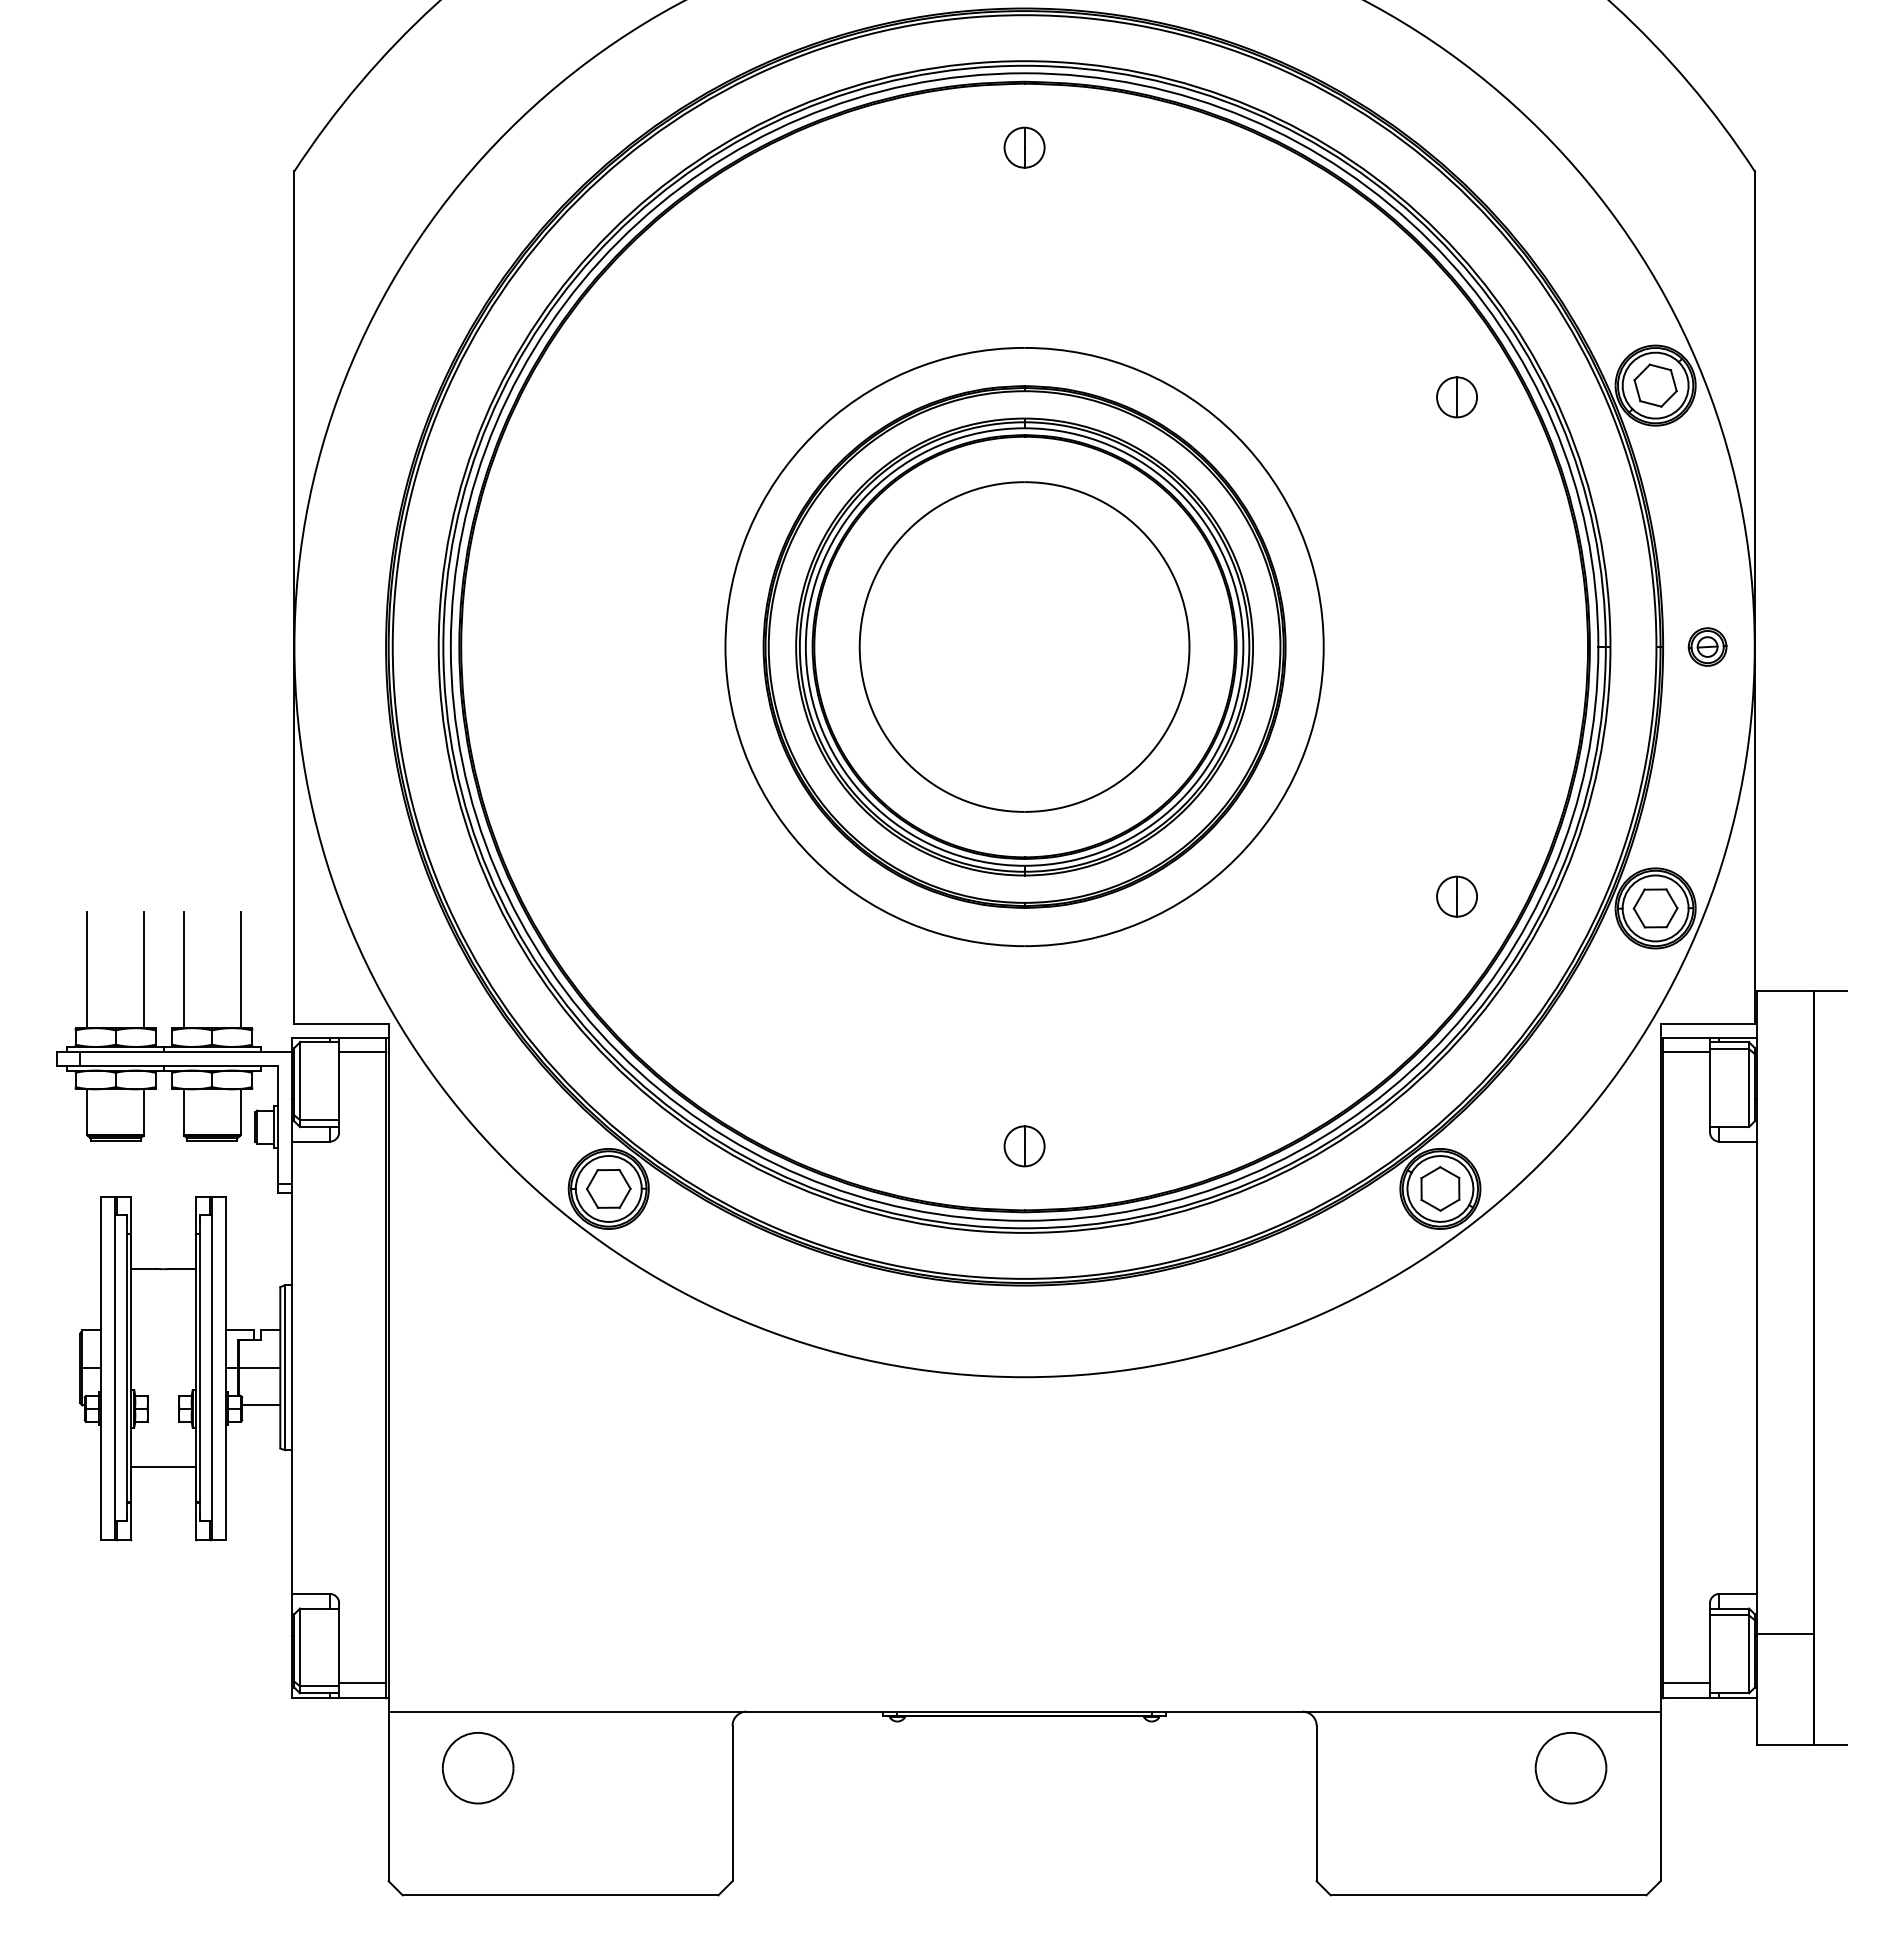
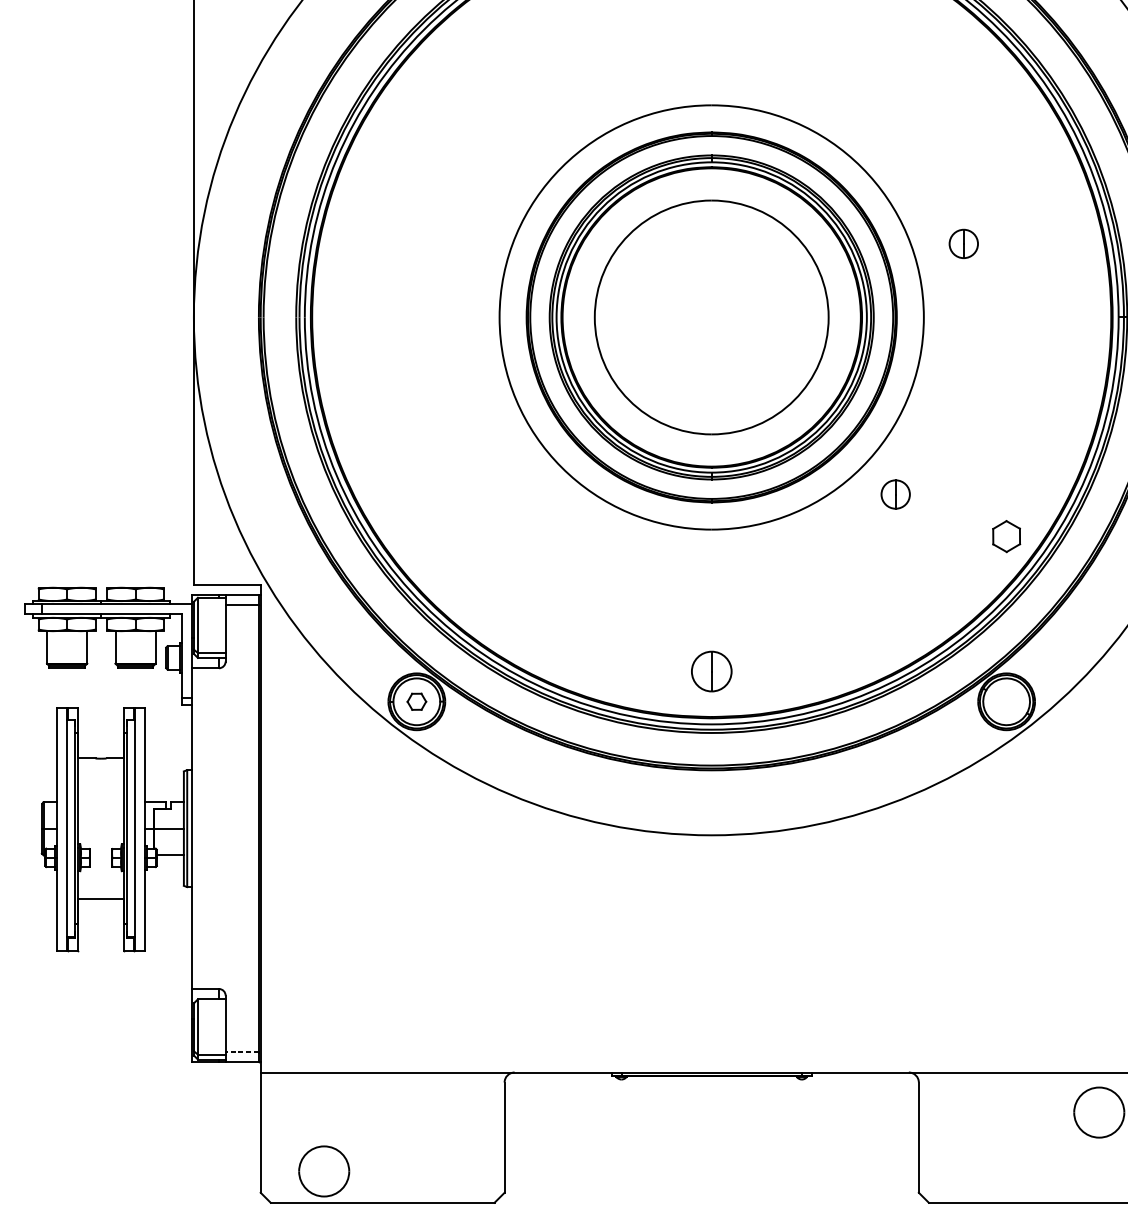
part: (1456, 397) -> (963, 244), moved
part: (1456, 896) -> (895, 494), moved
line: (87, 969) -> (47, 546), removed
line: (143, 969) -> (86, 546), removed
line: (183, 969) -> (115, 546), removed
line: (240, 969) -> (155, 546), removed
part: (1024, 1146) -> (711, 671), size x1.4
part: (608, 1188) -> (416, 701), size x0.6
part: (1440, 1188) -> (1006, 536), moved
line: (362, 1683) -> (242, 1052), solid -> dashed
part: (478, 1768) -> (324, 1171), moved

